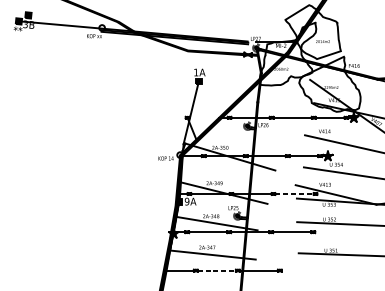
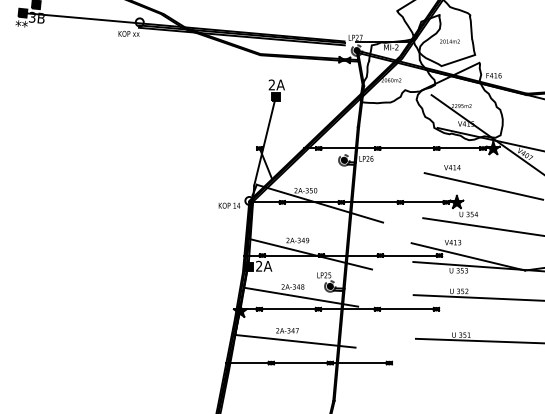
text: (195, 72) -> (271, 84), 1A -> 2A
line: (294, 193) -> (409, 255), dashed -> solid
text: (186, 201) -> (258, 266), 9A -> 2A
line: (216, 270) -> (300, 363), dashed -> solid

